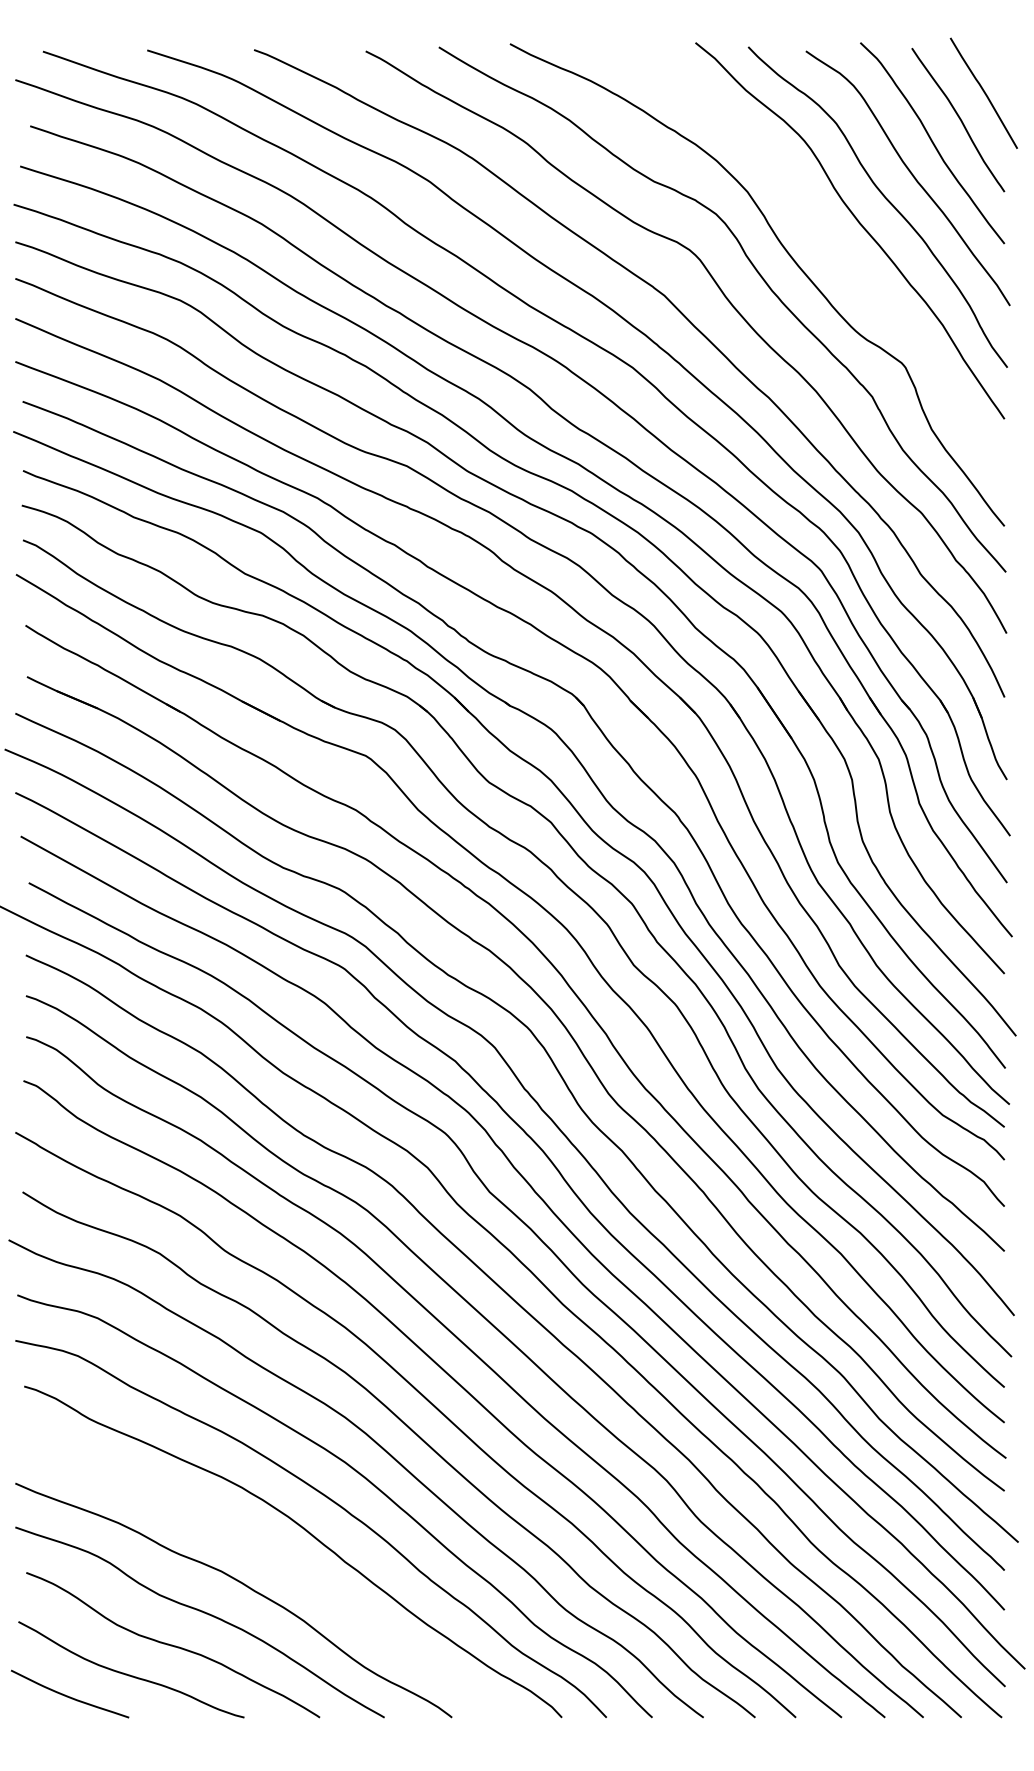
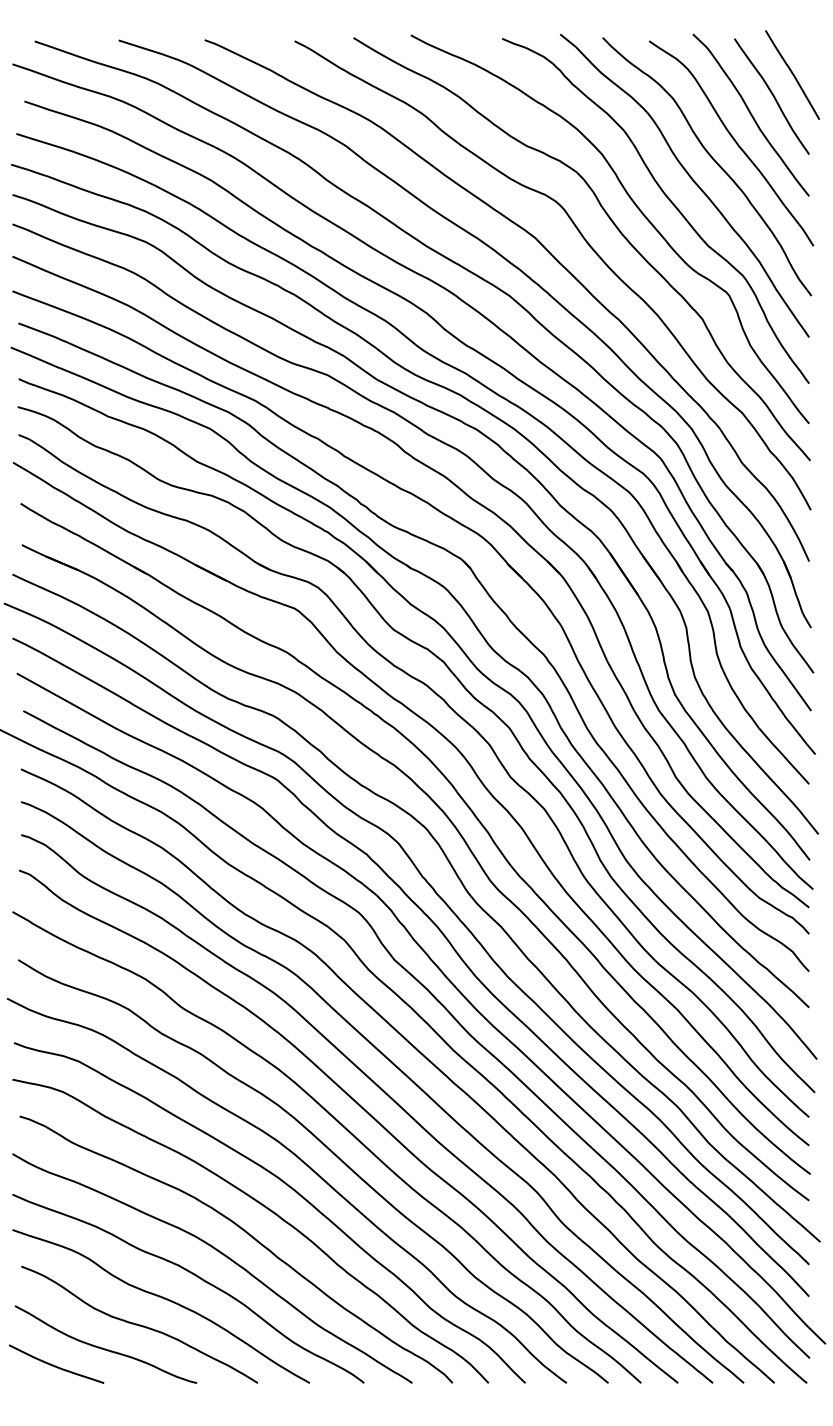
curve: (831, 250) -> (669, 201), added
curve: (274, 1557) -> (221, 1254), added

